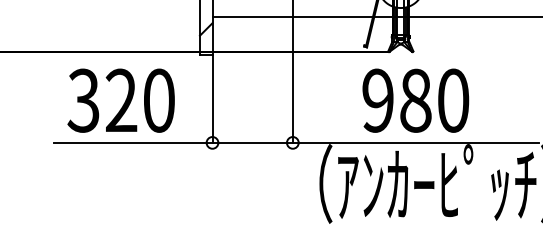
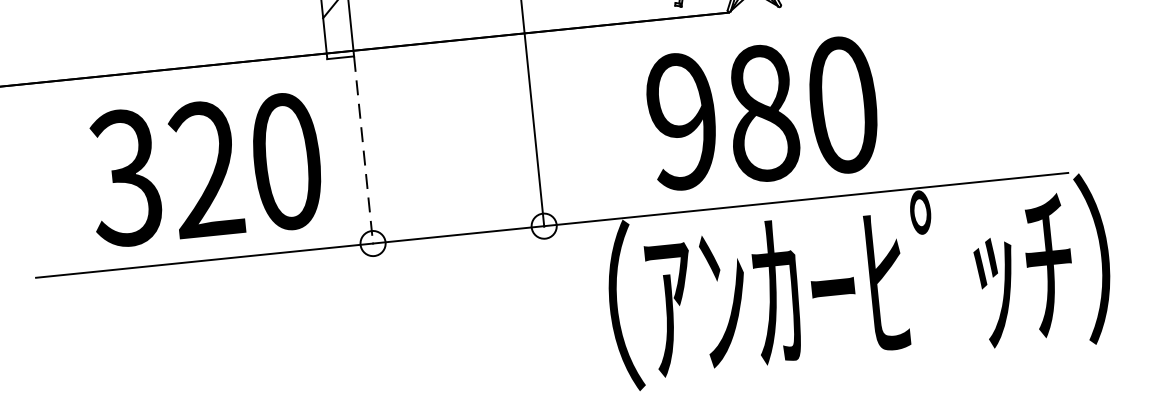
line: (212, 99) -> (363, 151), solid -> dashed
text: (120, 100) -> (204, 169), moved
text: (415, 100) -> (762, 112), moved

